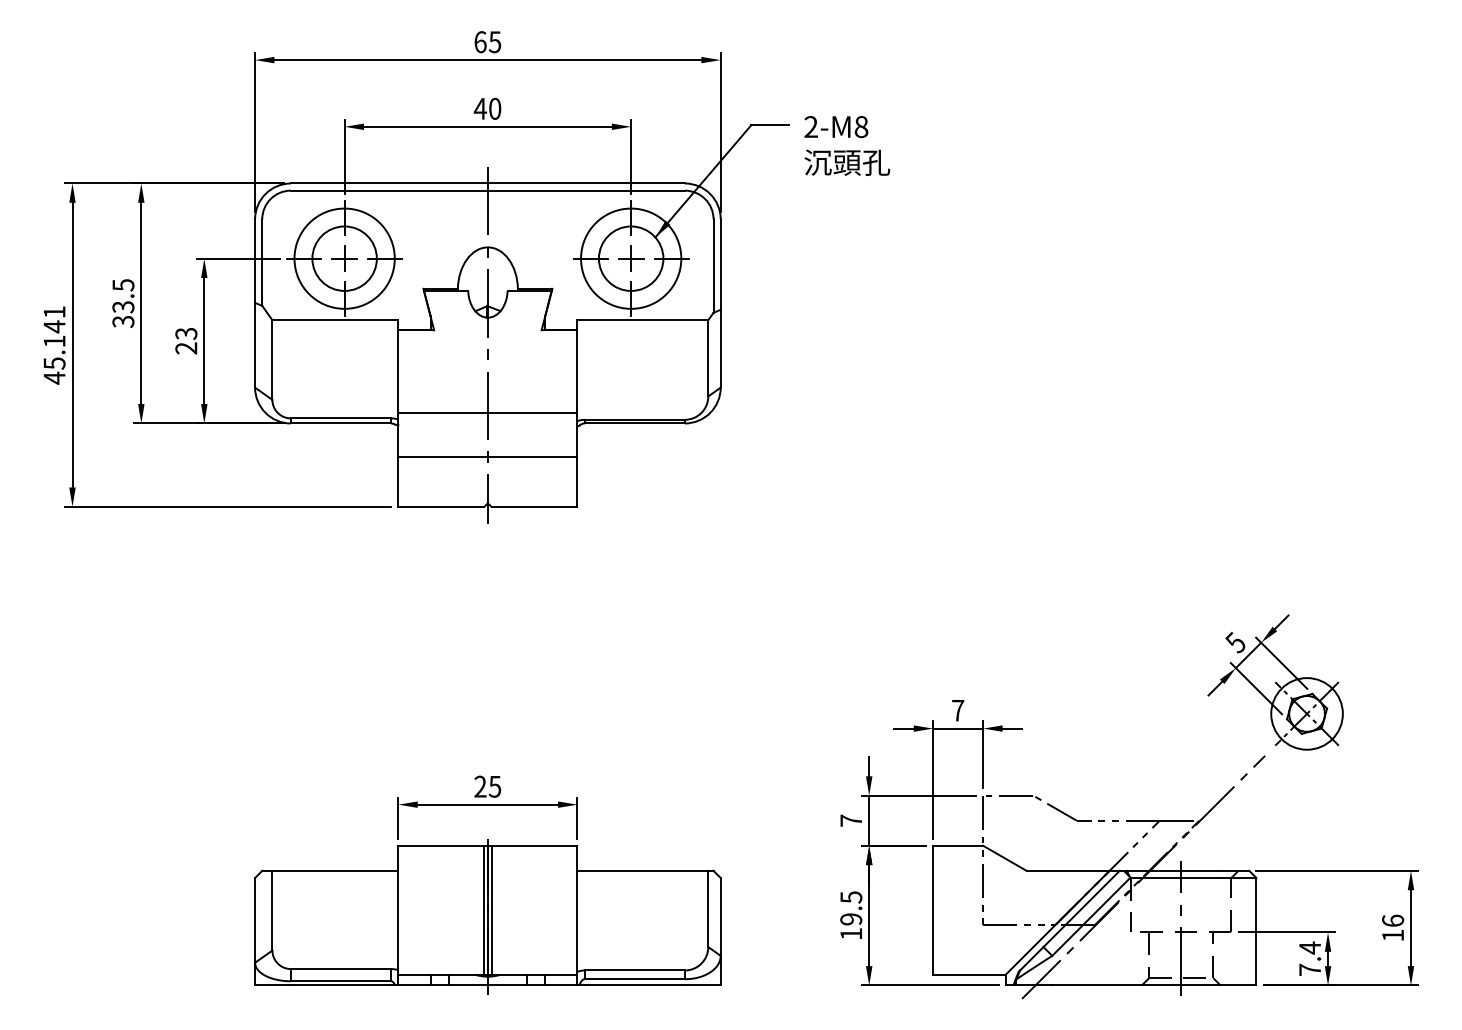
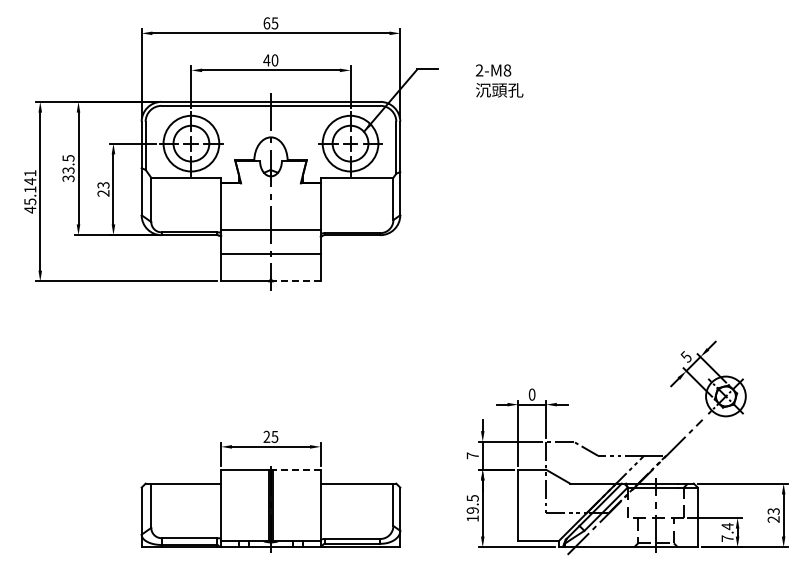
text: (847, 144) -> (499, 80), moved
line: (533, 506) -> (296, 281), solid -> dashed
text: (956, 710) -> (531, 394), 7 -> 0
line: (533, 845) -> (296, 469), solid -> dashed
text: (1392, 928) -> (773, 515), 16 -> 23

